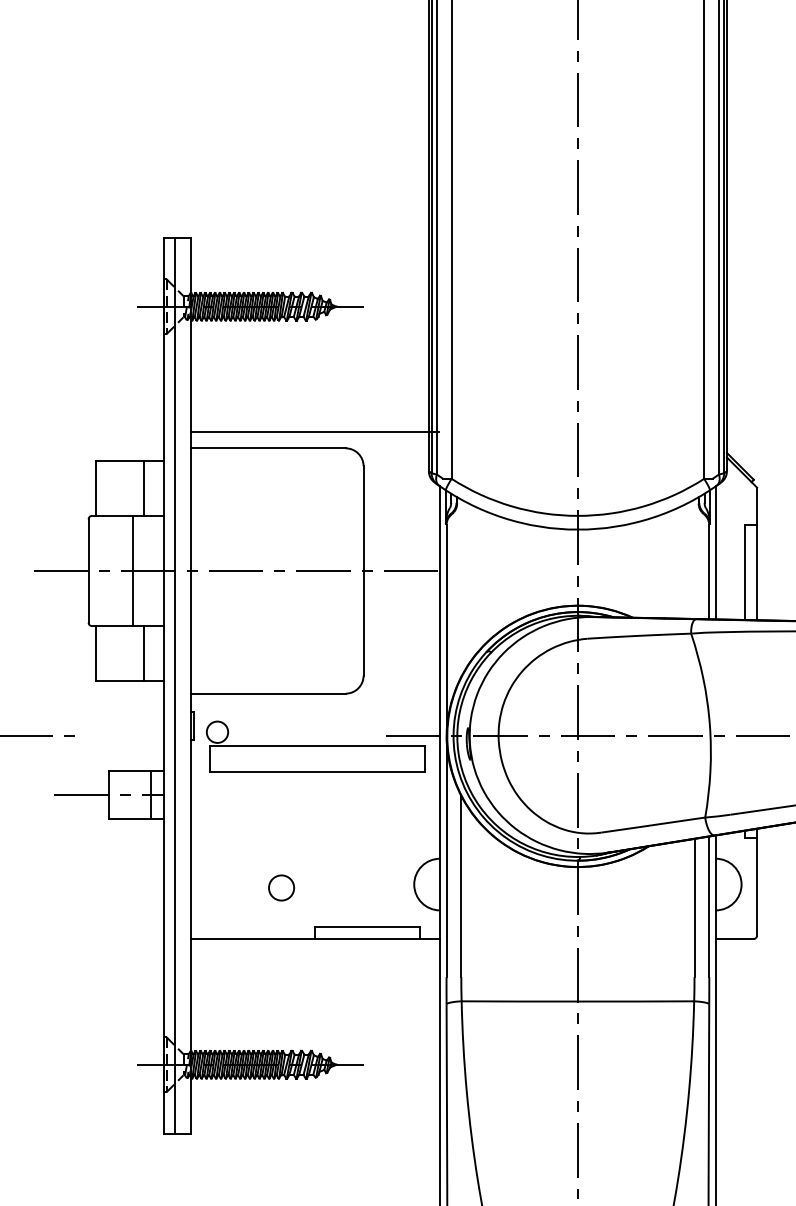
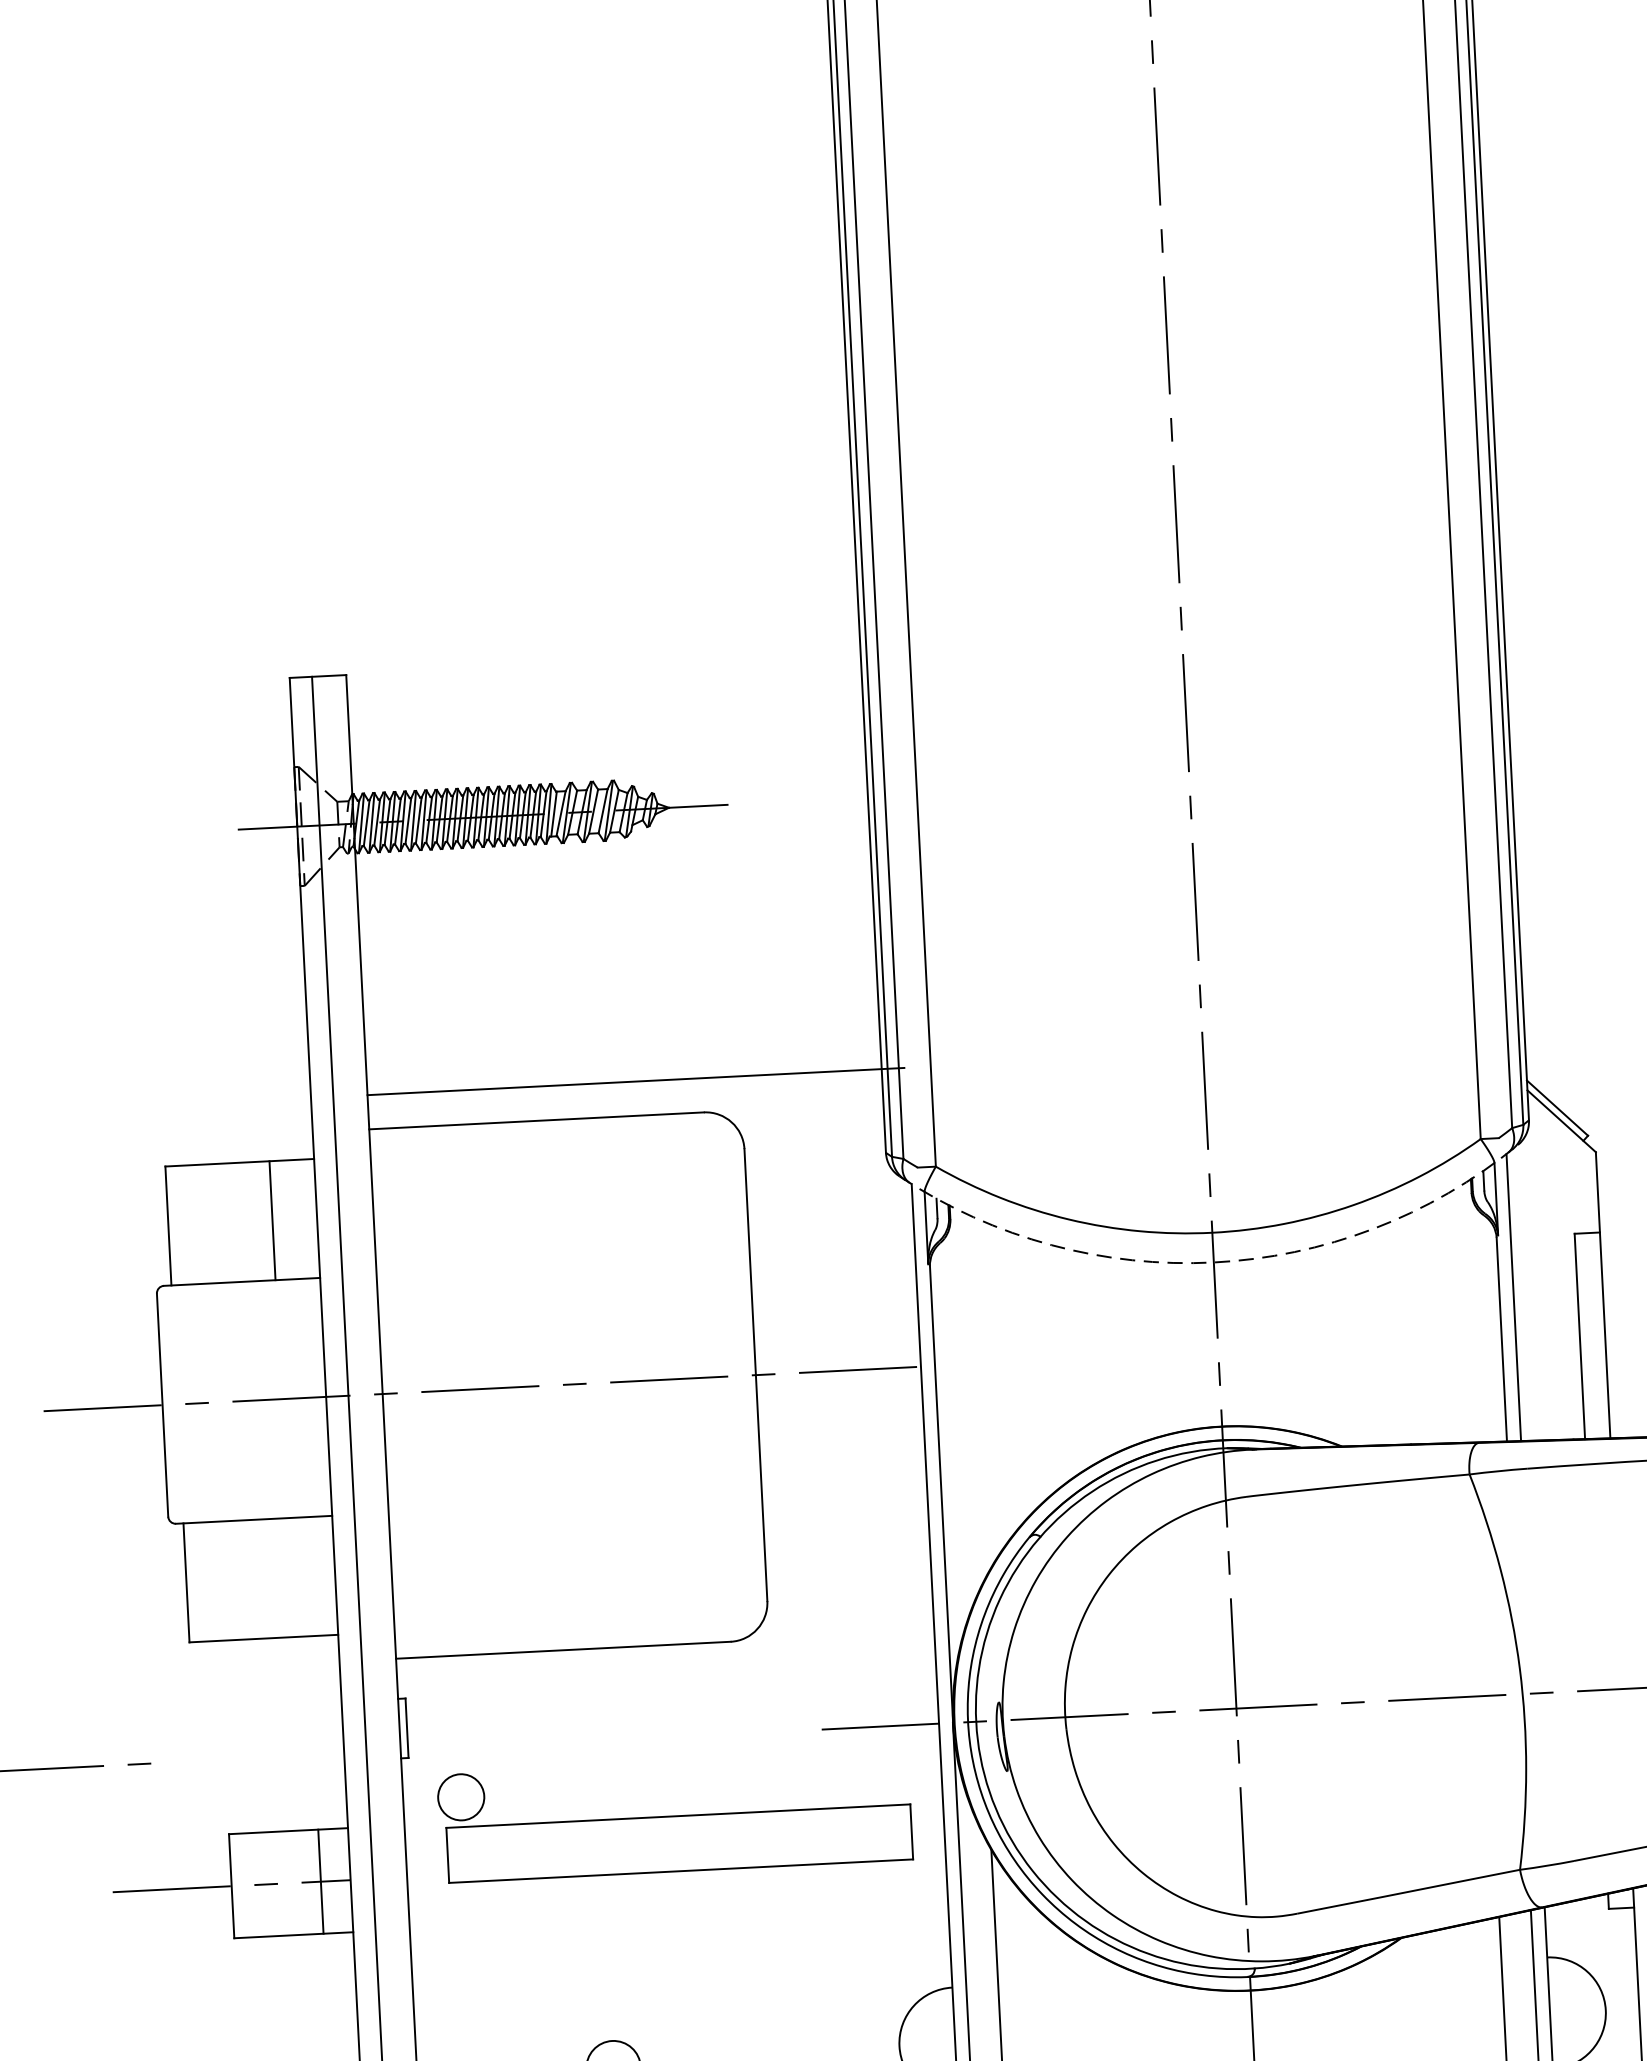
arc: (577, 529) -> (1212, 1262), solid -> dashed
line: (132, 570) -> (257, 1399), removed
line: (143, 653) -> (289, 1577), removed
part: (315, 746) -> (674, 1817), moved

